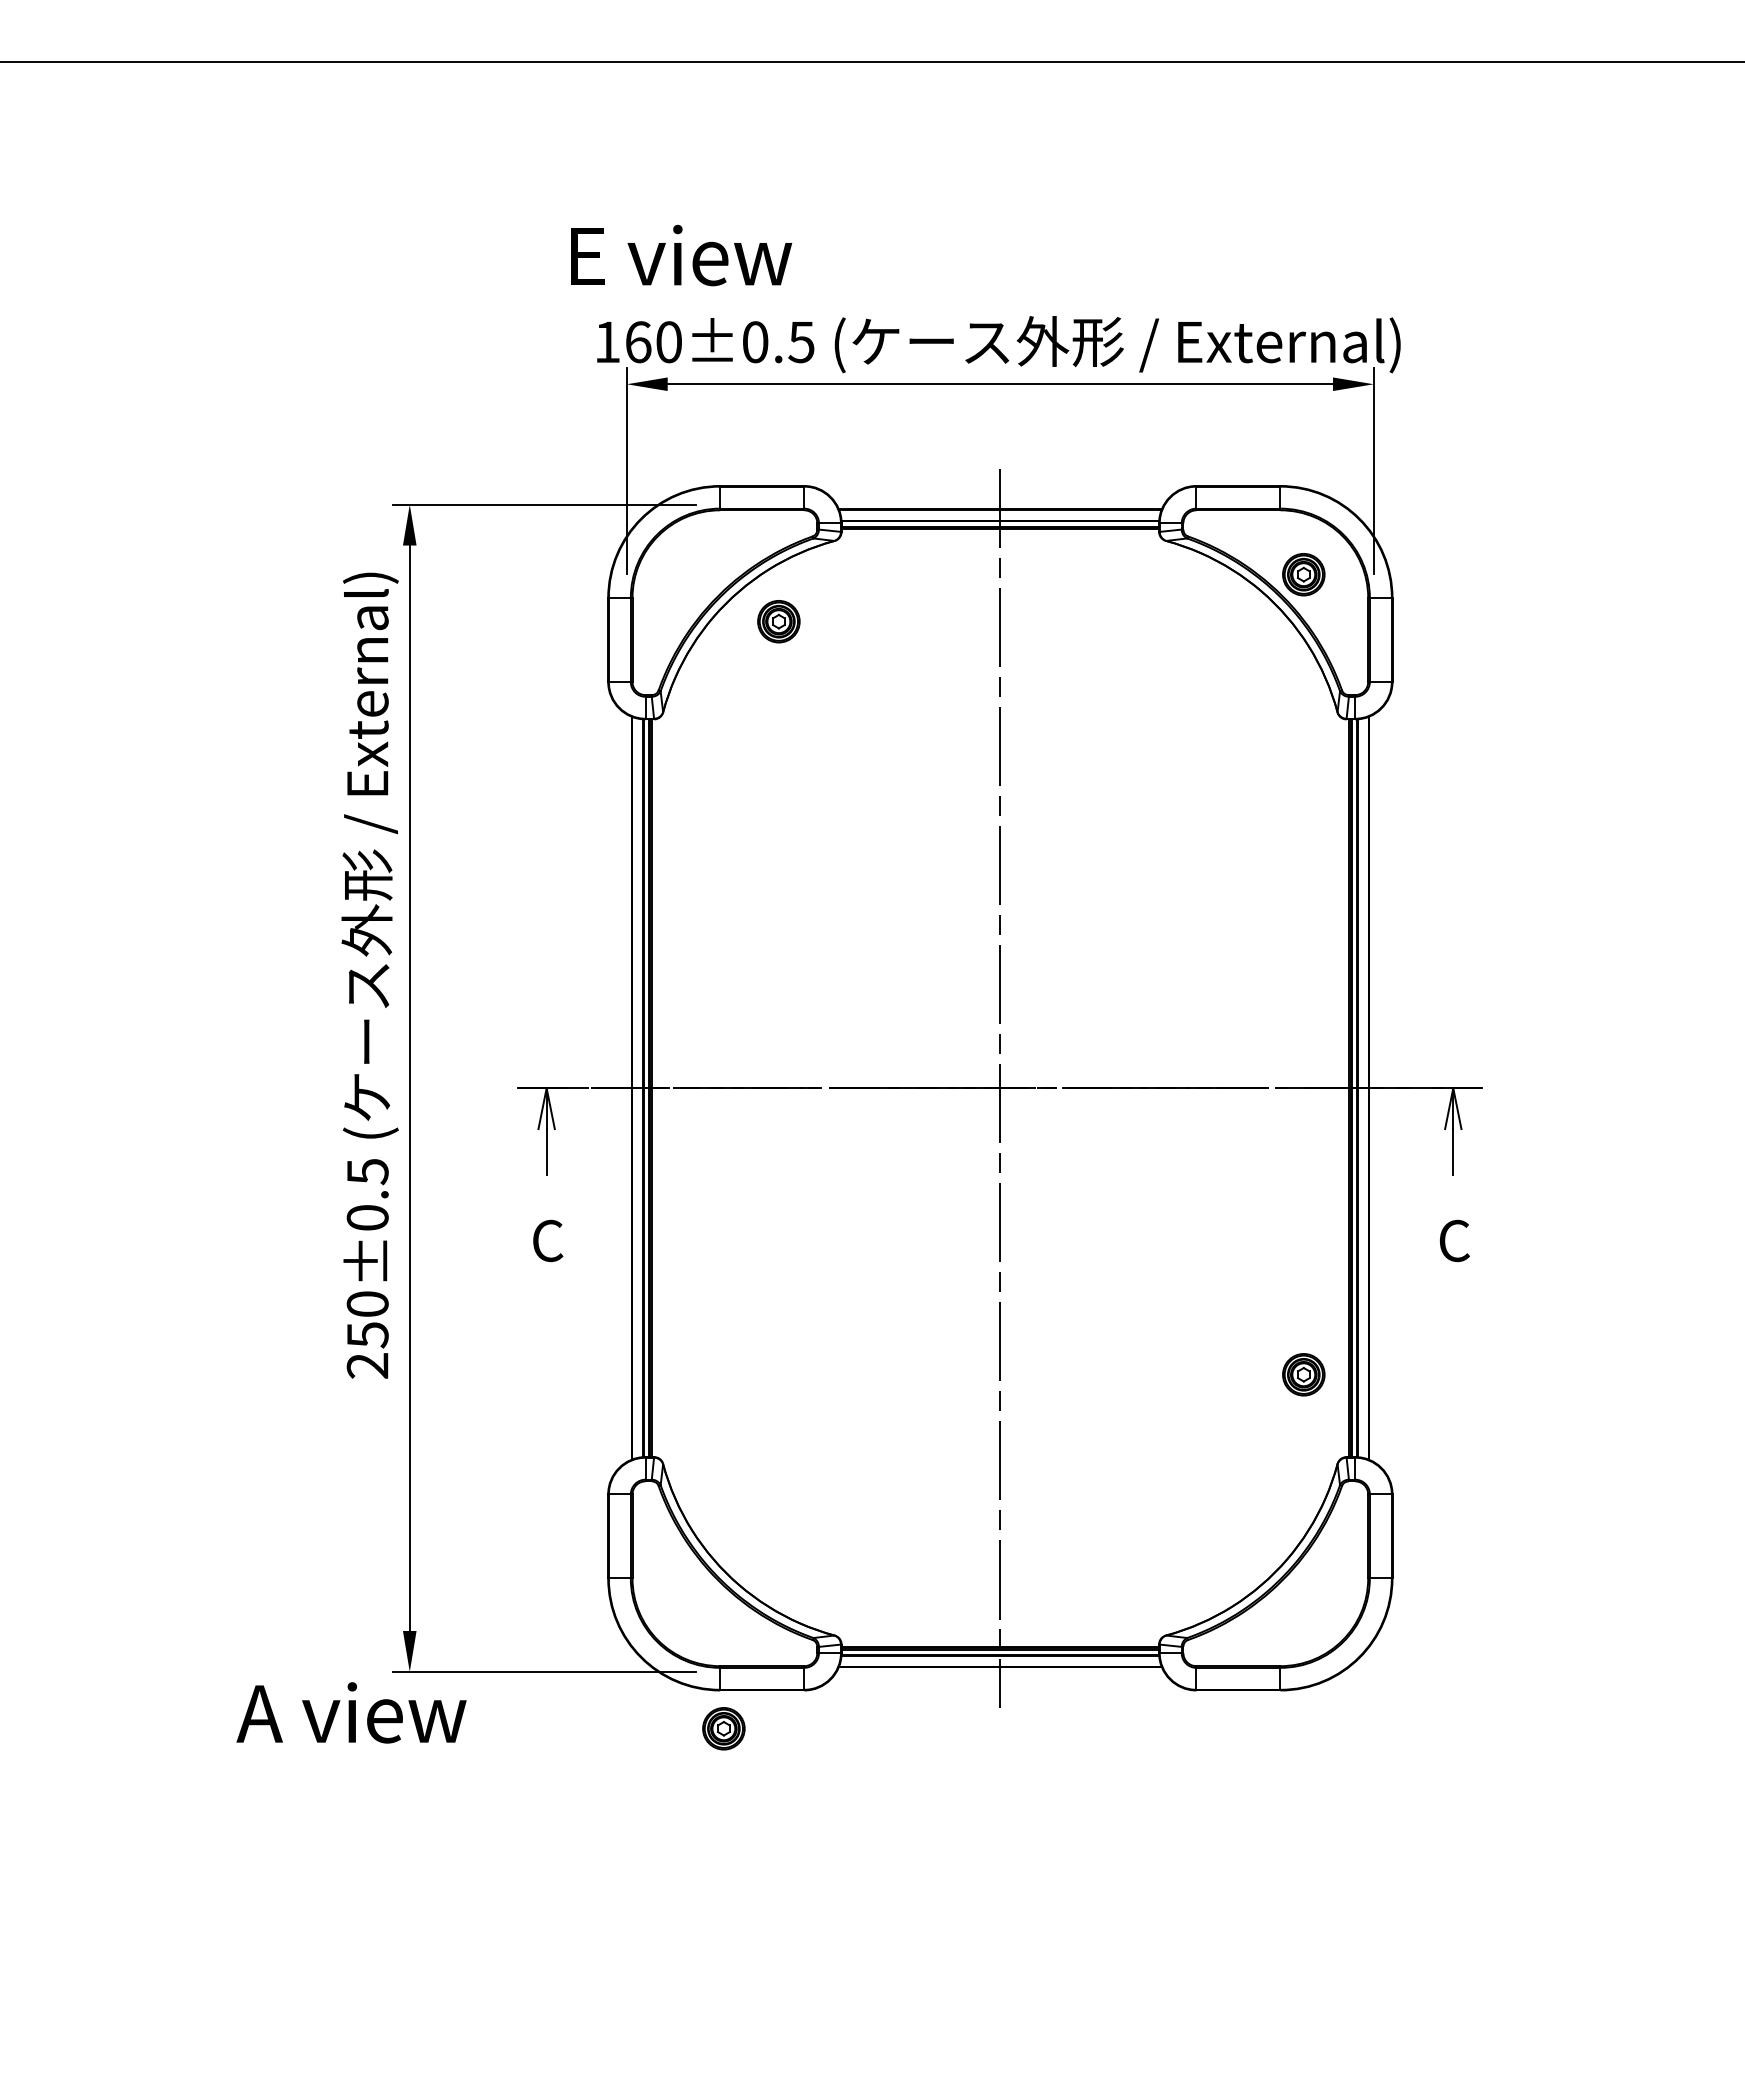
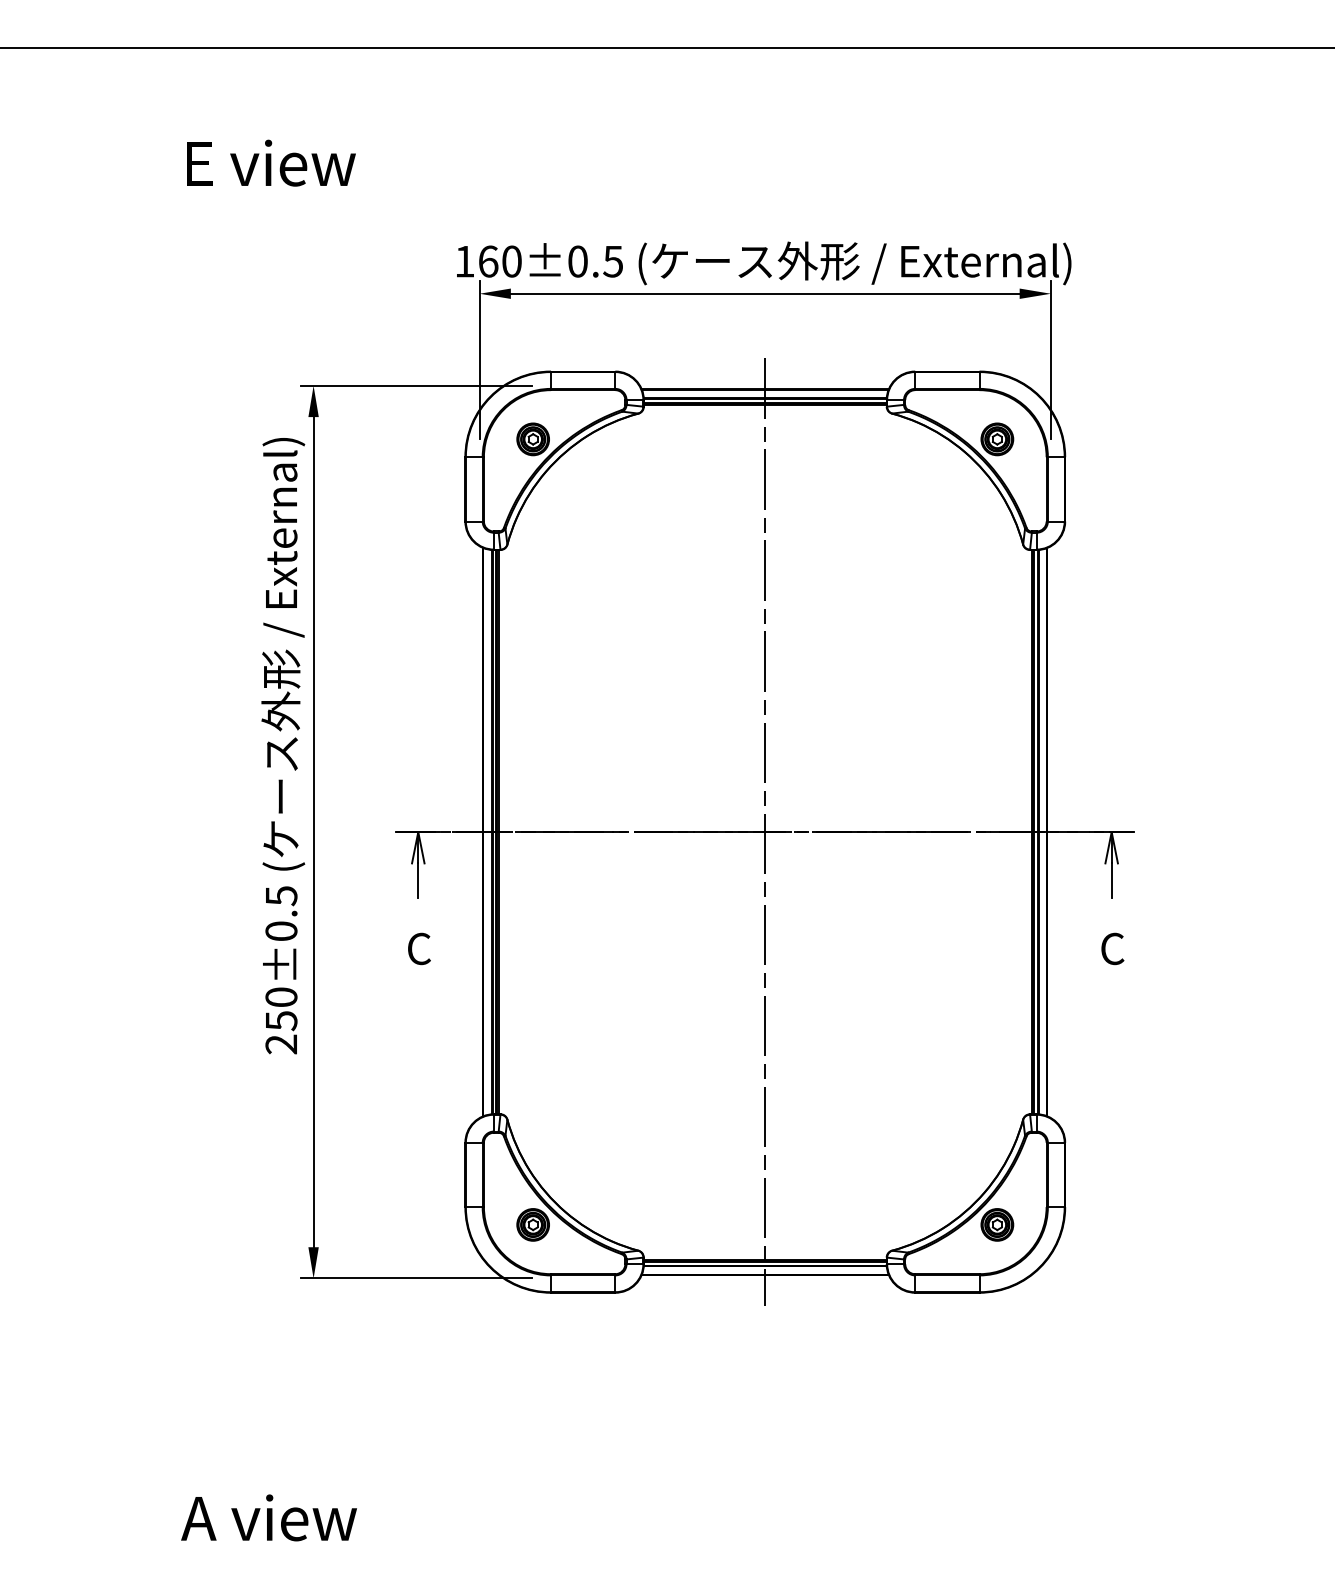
text: (681, 255) -> (271, 163), moved
part: (778, 621) -> (532, 439), moved
part: (1303, 1374) -> (997, 1224), moved
text: (351, 1712) -> (269, 1517), moved
part: (723, 1728) -> (532, 1224), moved

